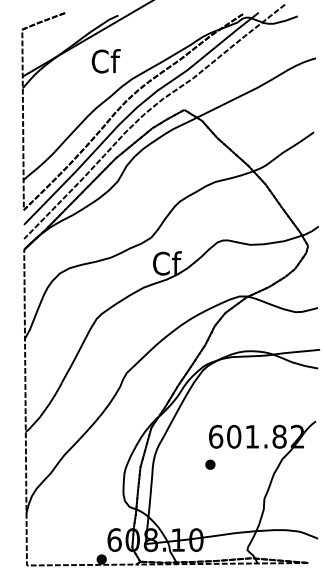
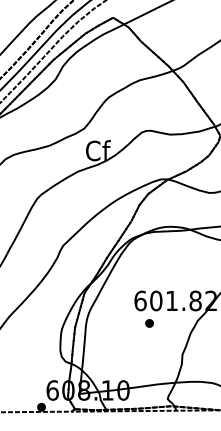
part: (210, 464) -> (149, 323), moved

